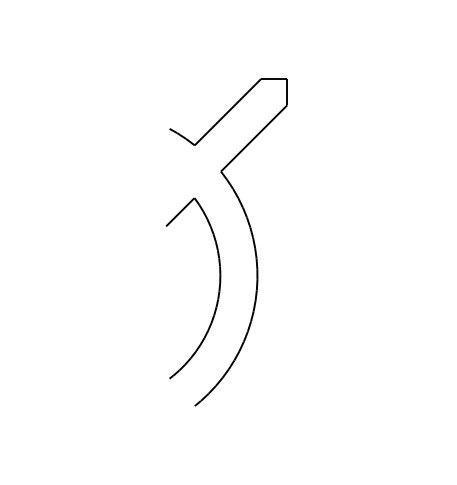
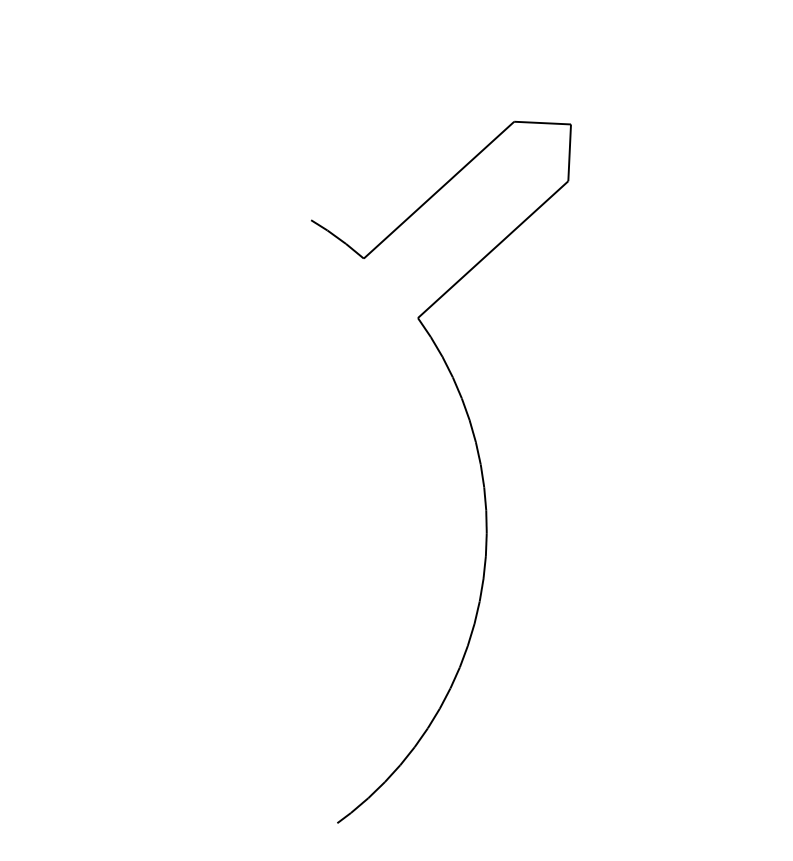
part: (218, 288) -> (400, 570), removed

